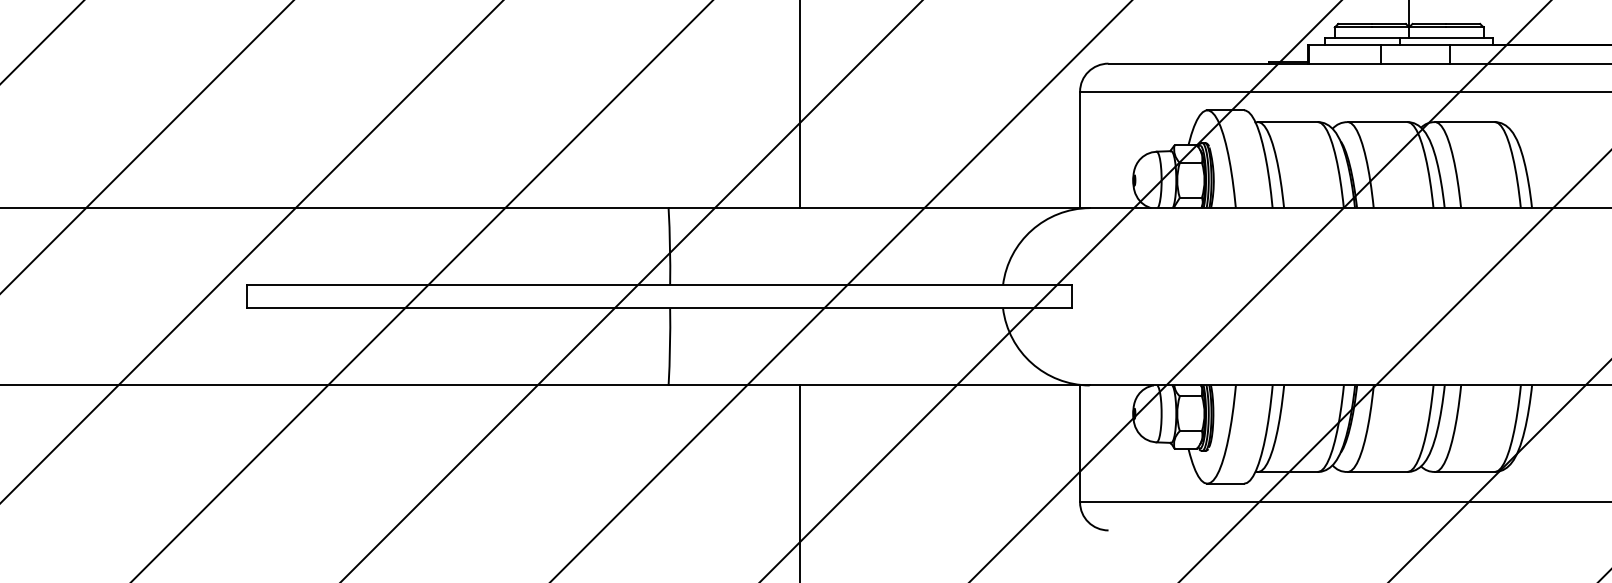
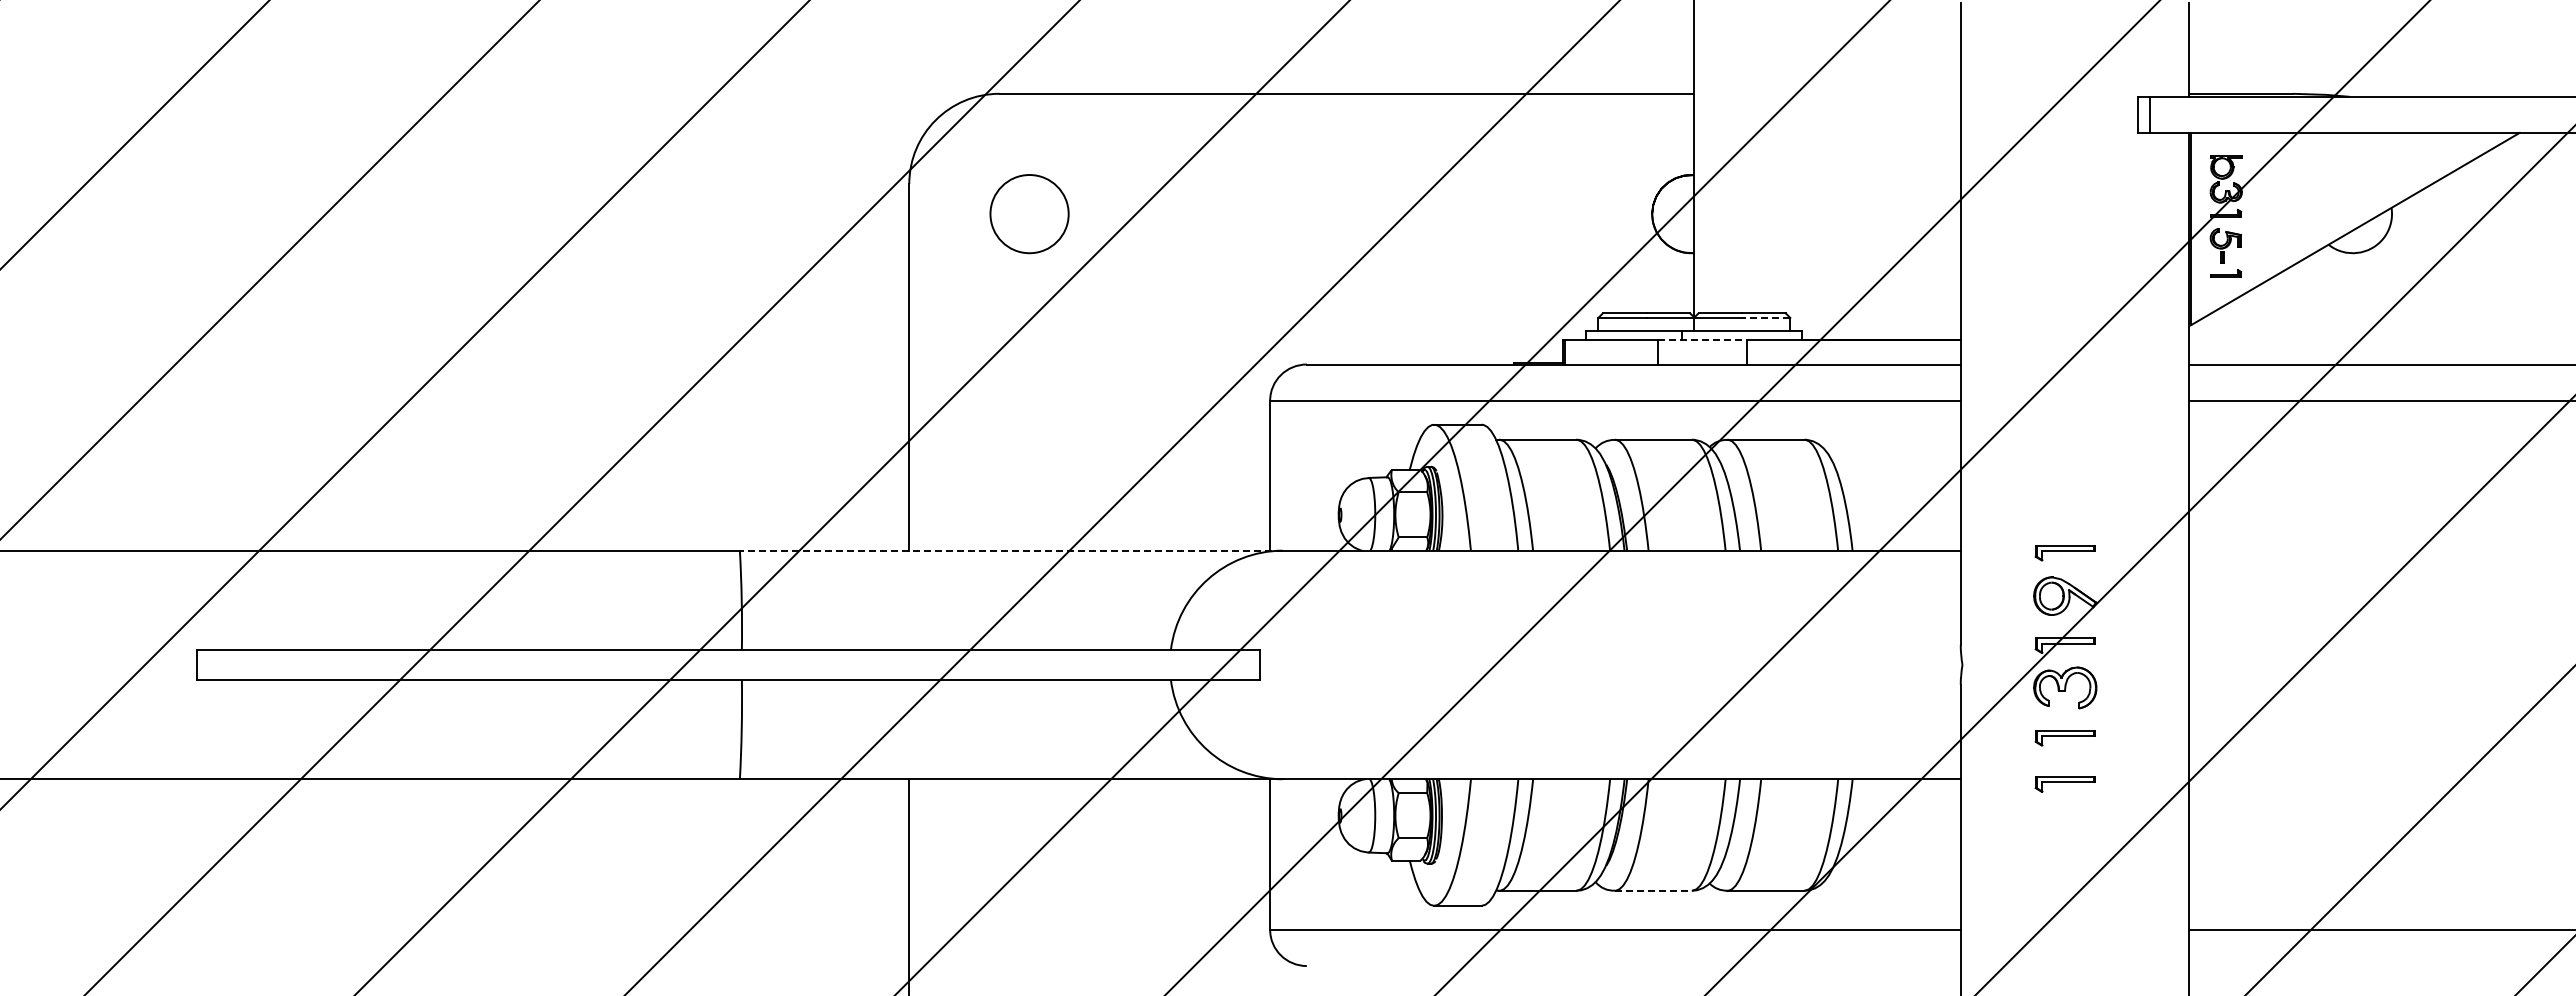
line: (1464, 27) -> (1765, 317), solid -> dashed
line: (1416, 45) -> (1703, 340), solid -> dashed
line: (878, 207) -> (1010, 550), solid -> dashed
line: (1377, 471) -> (1653, 890), solid -> dashed

